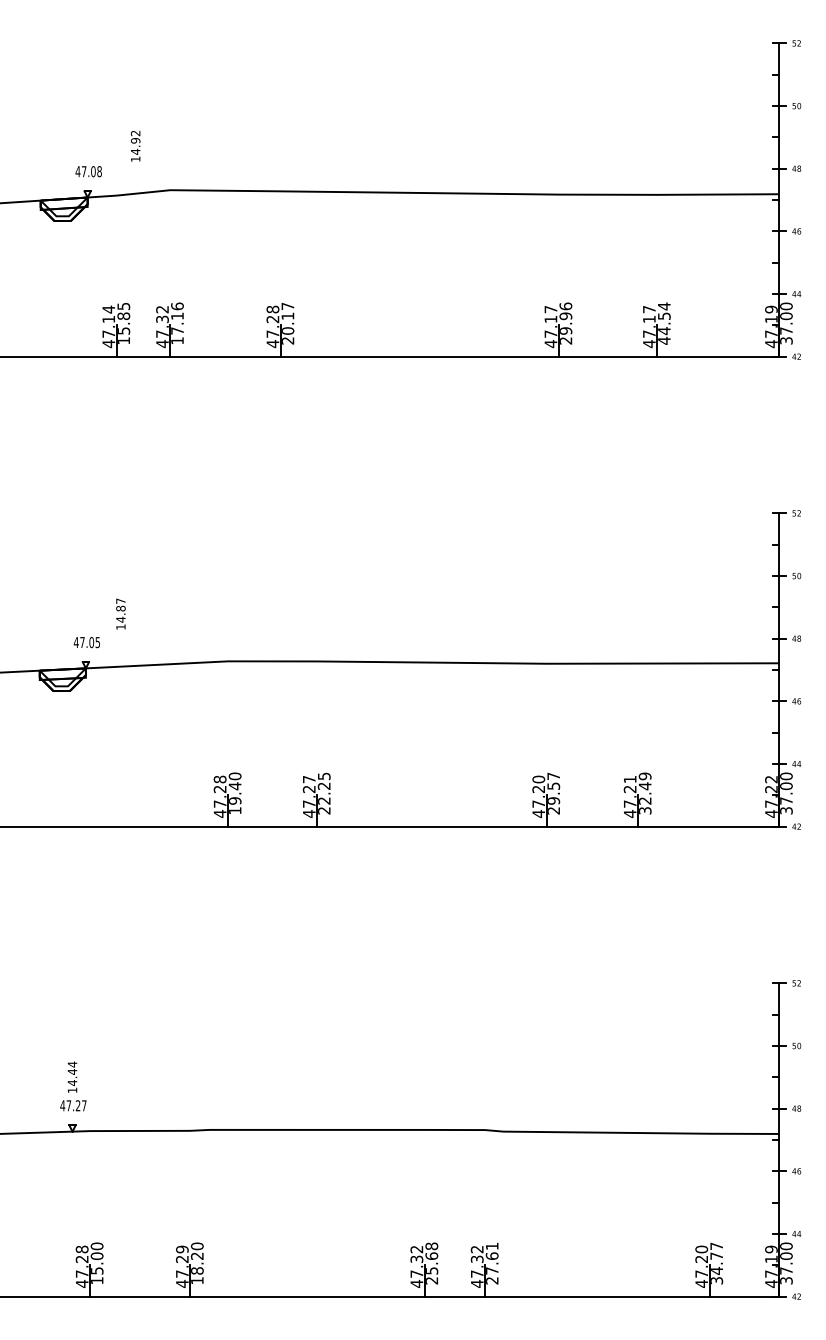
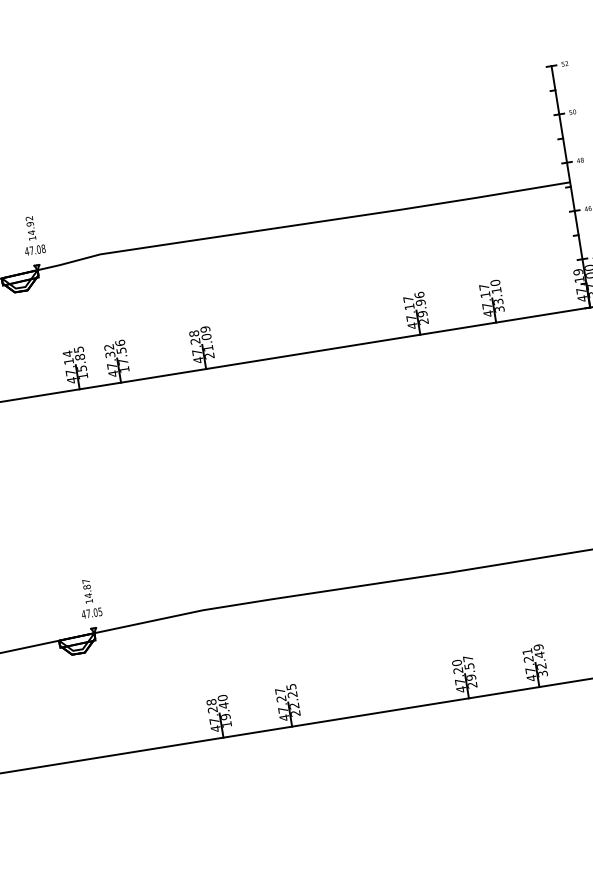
text: (135, 146) -> (30, 228), moved
text: (177, 315) -> (121, 350), 17.16 -> 17.56
text: (287, 318) -> (206, 338), 20.17 -> 21.09
text: (663, 323) -> (496, 296), 44.54 -> 33.10
text: (120, 613) -> (87, 590), moved

